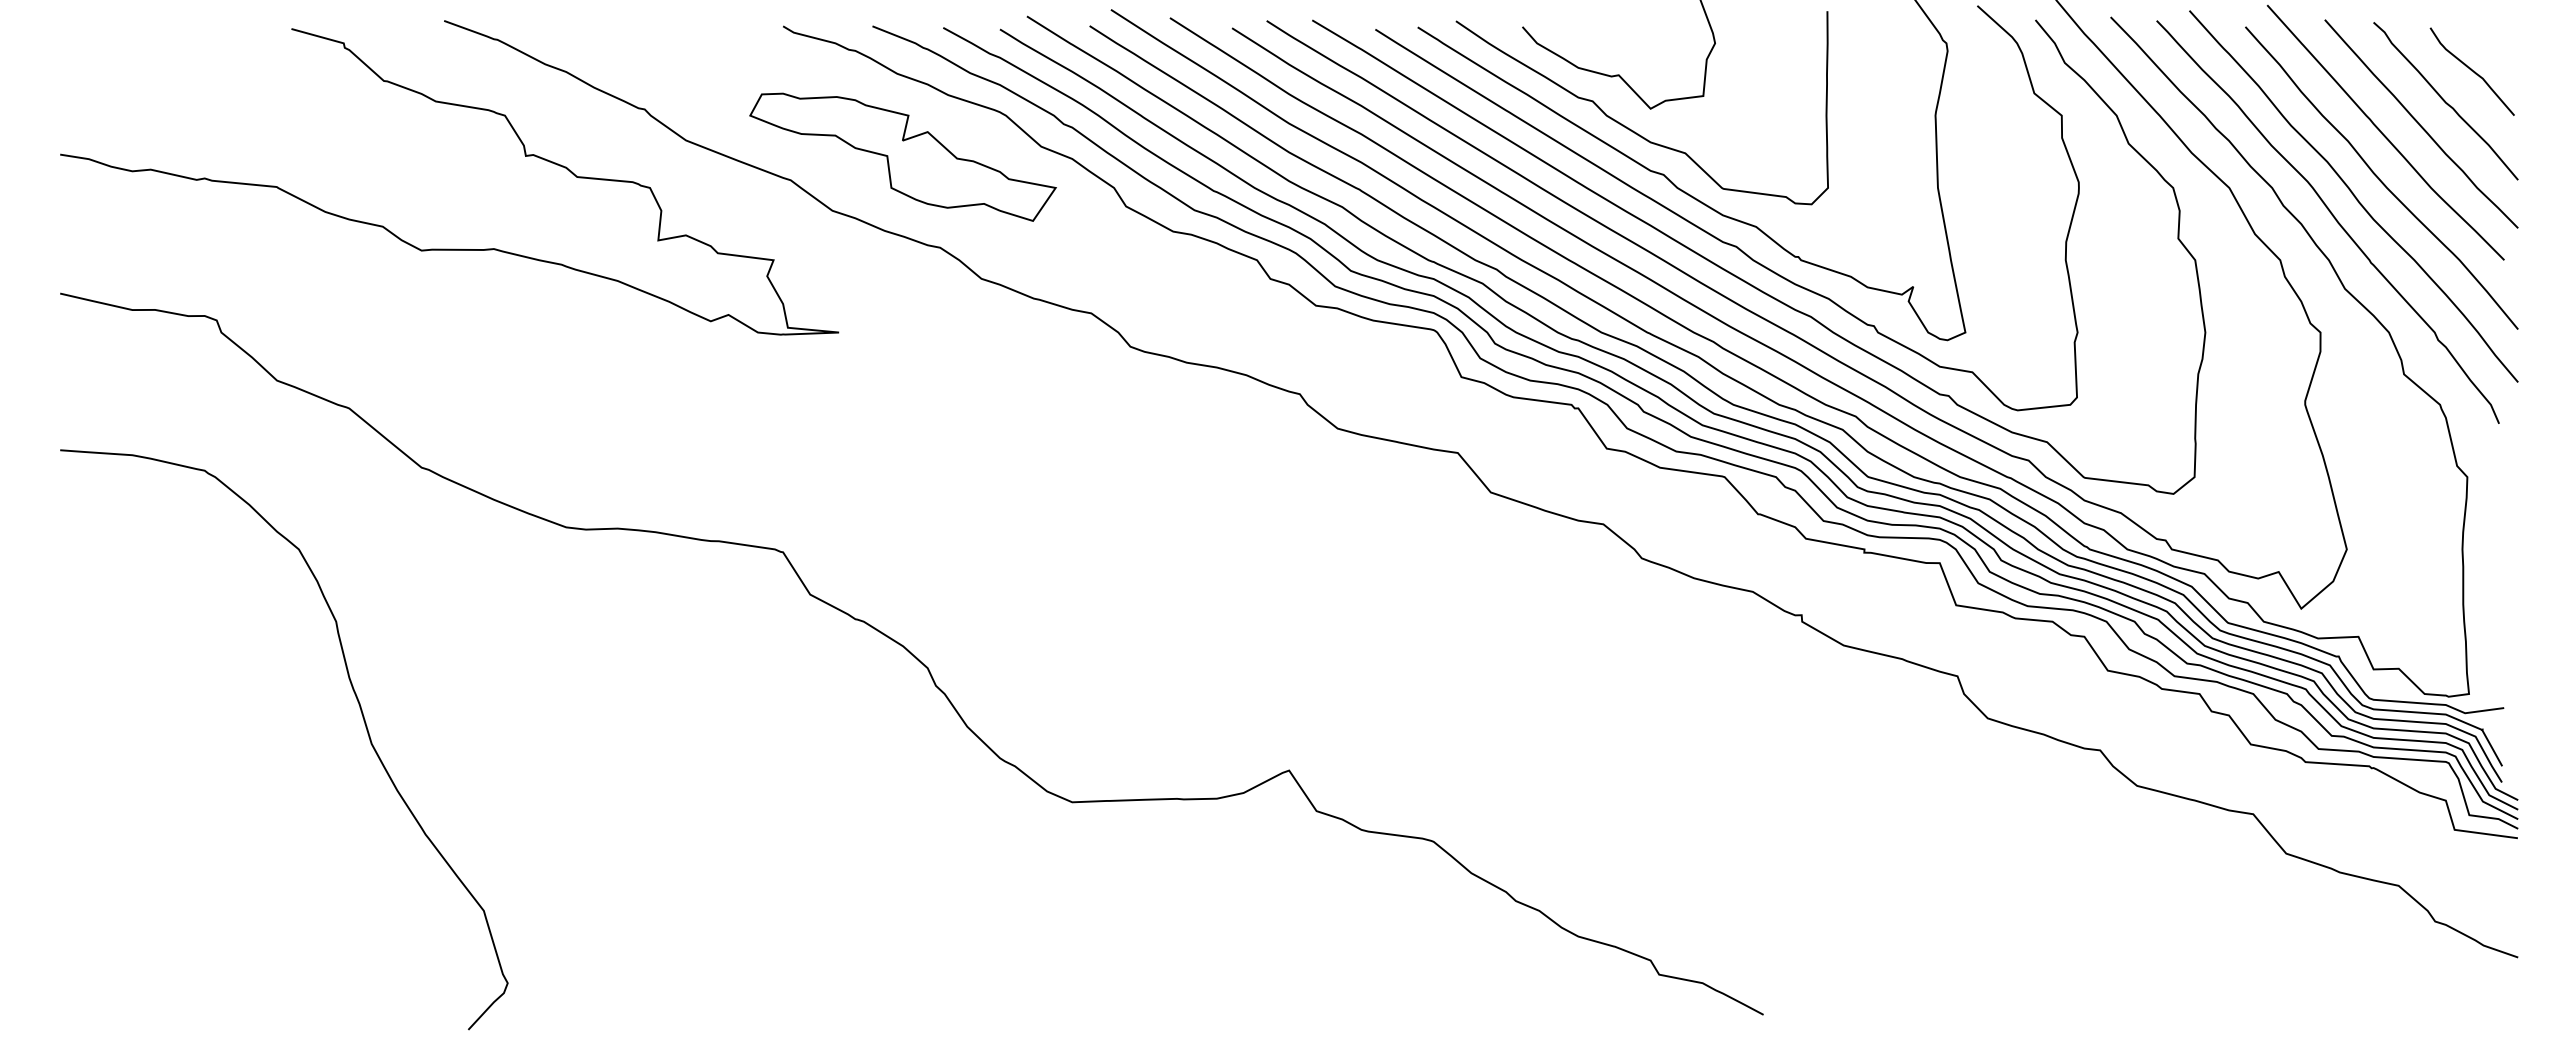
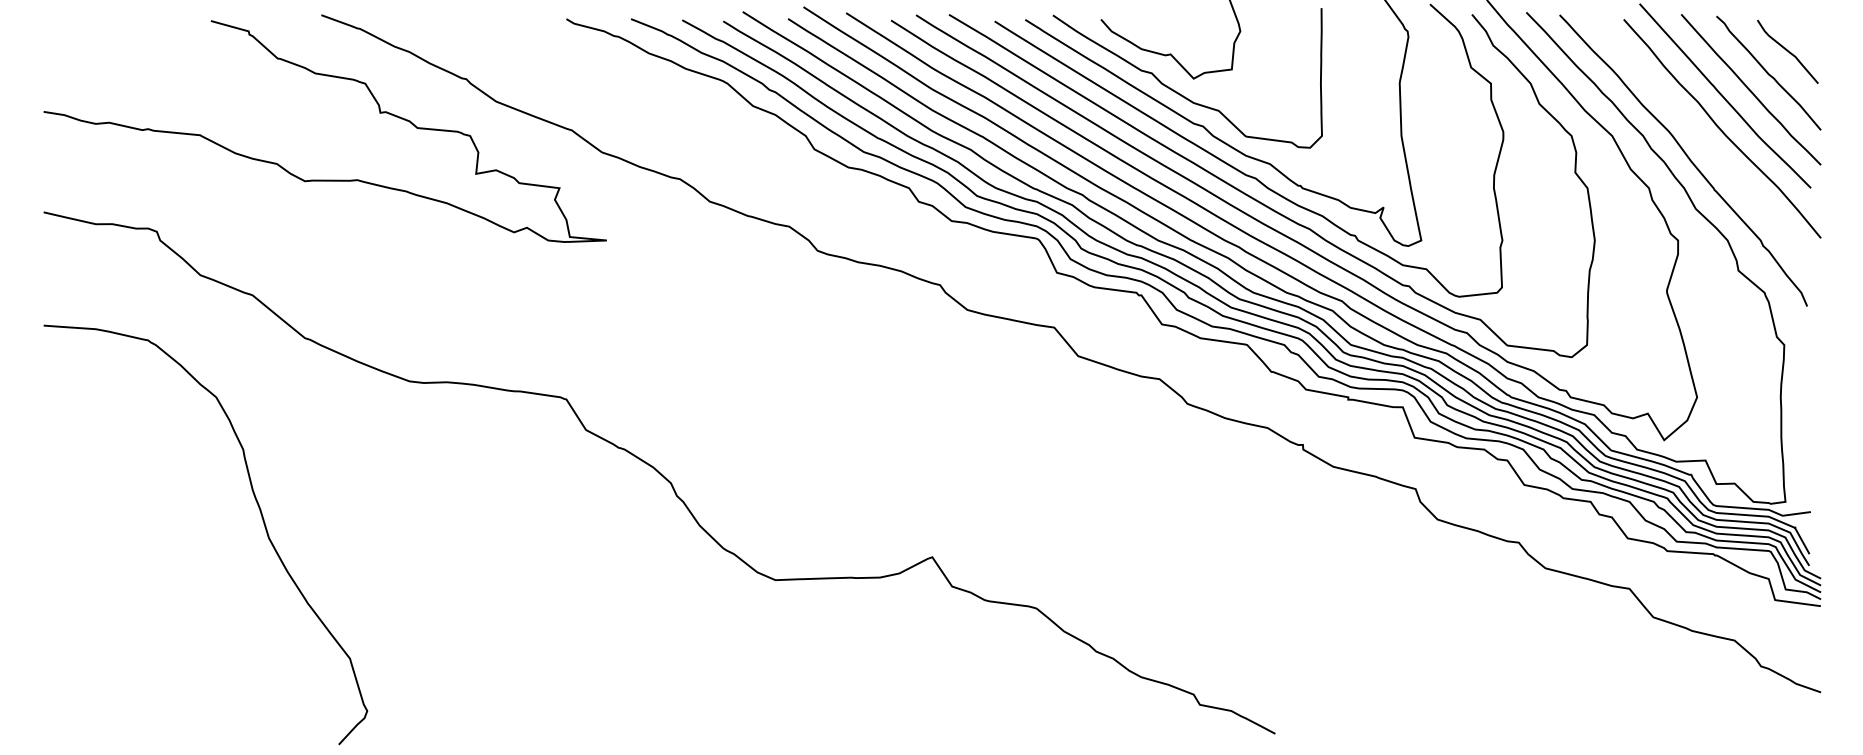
part: (902, 156) -> (652, 113), removed
curve: (2353, 196) -> (1701, 142), removed

